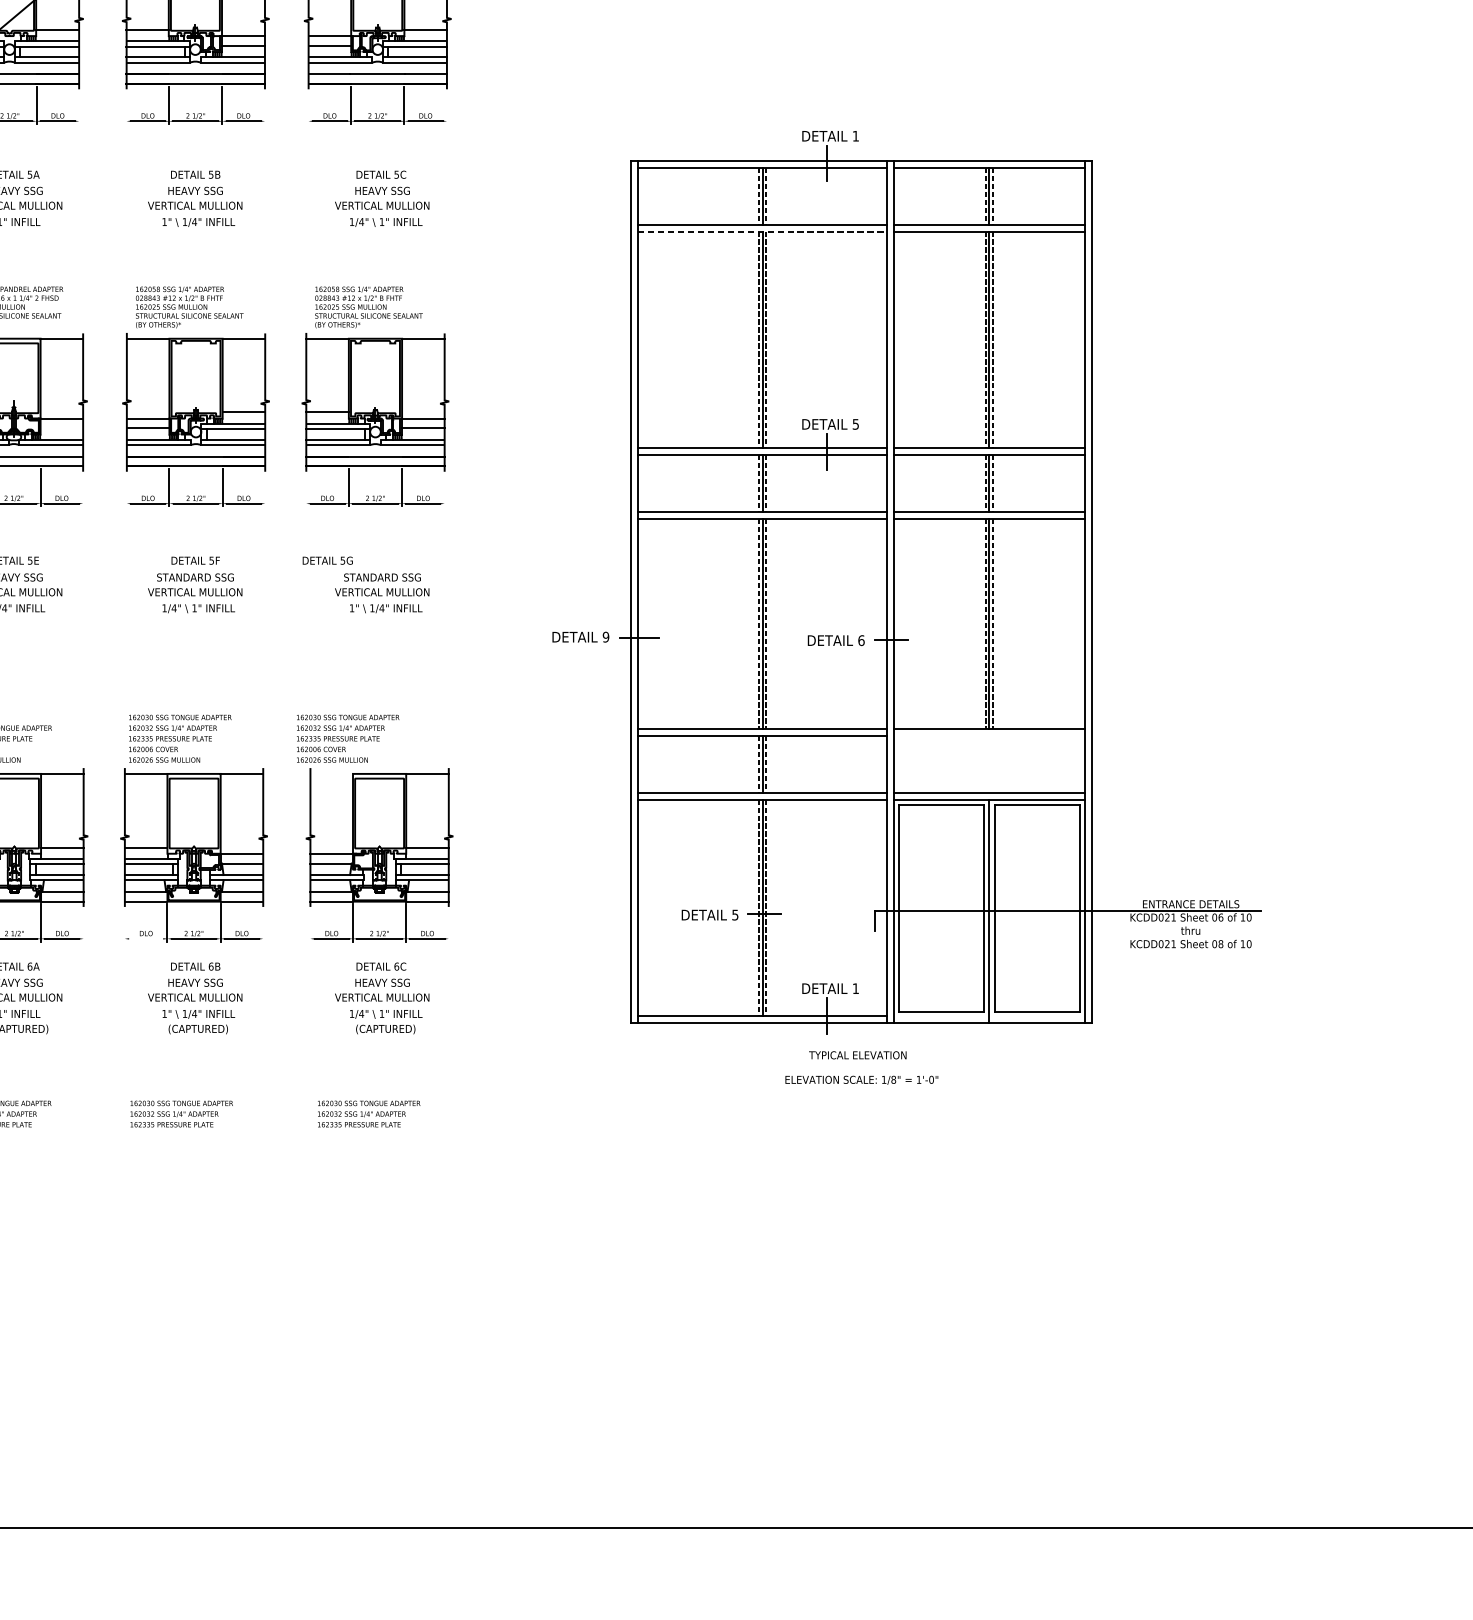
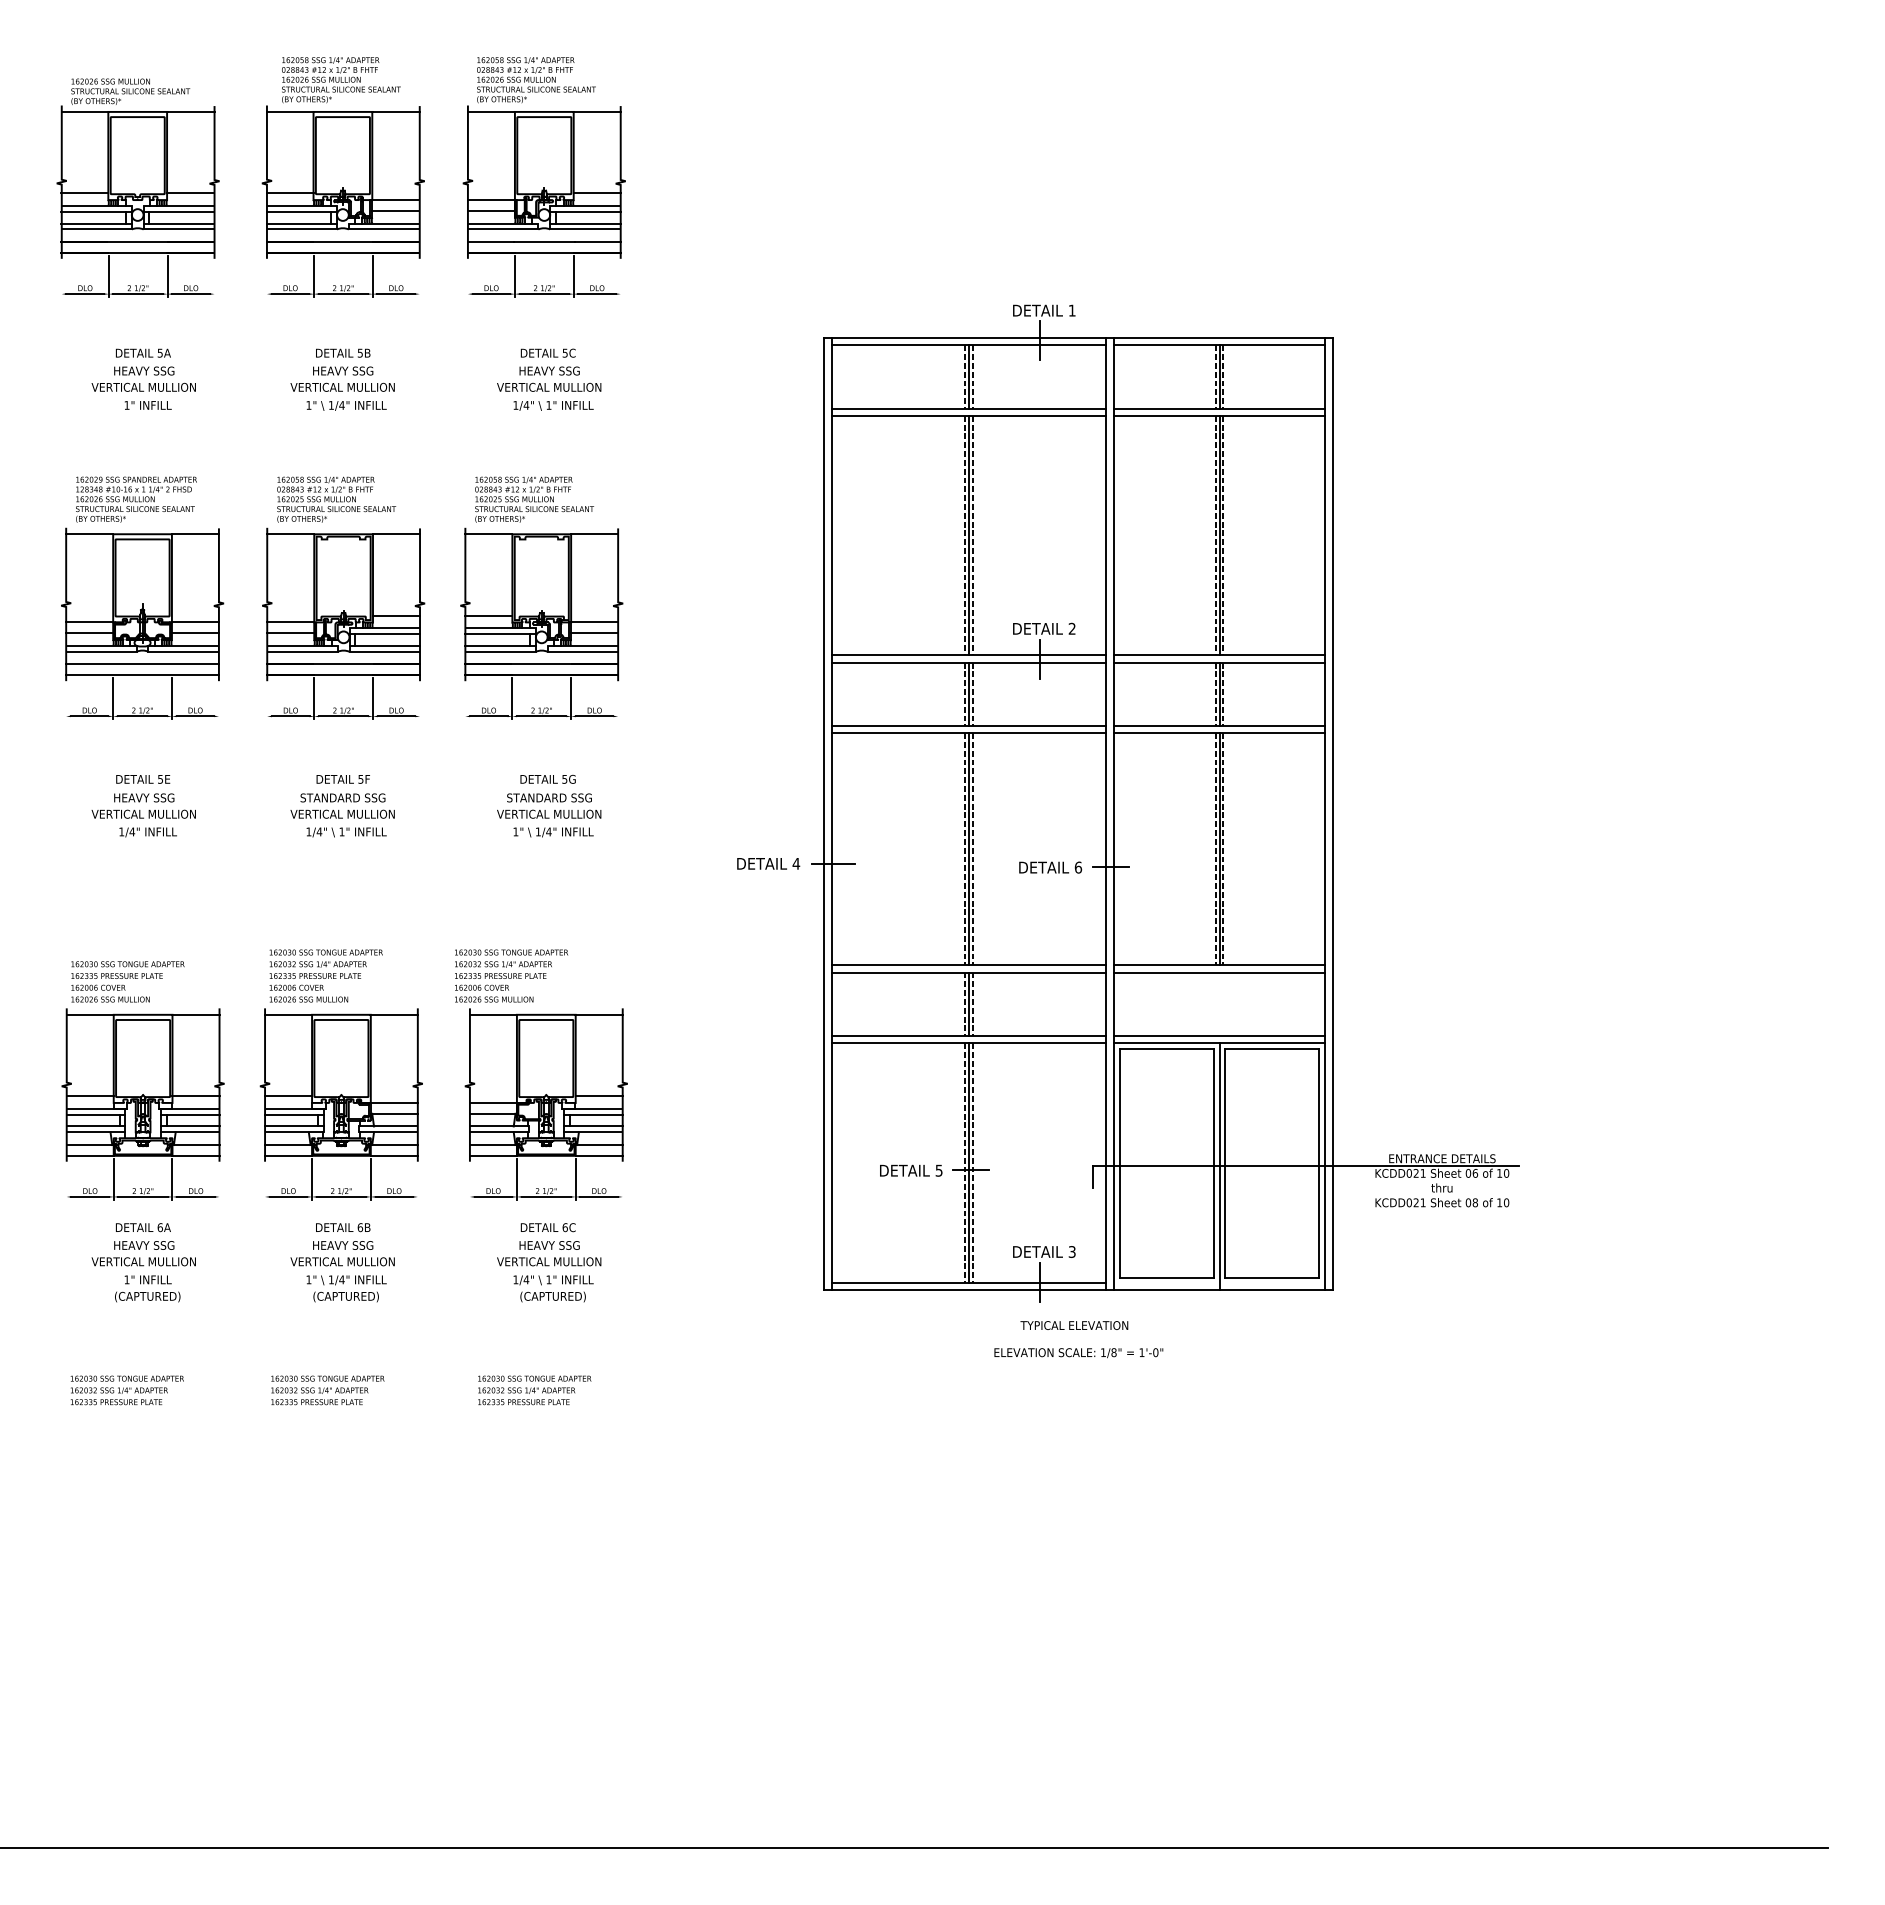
line: (762, 231) -> (969, 415), dashed -> solid
text: (855, 424) -> (1071, 628), 5 -> 2
line: (60, 428) -> (194, 633), added
text: (327, 559) -> (547, 778), moved
text: (606, 636) -> (796, 863), 9 -> 4
line: (989, 735) -> (1219, 972), added
line: (330, 773) -> (492, 1014), added
line: (146, 938) -> (288, 1196), added
text: (855, 988) -> (1071, 1251), 1 -> 3

